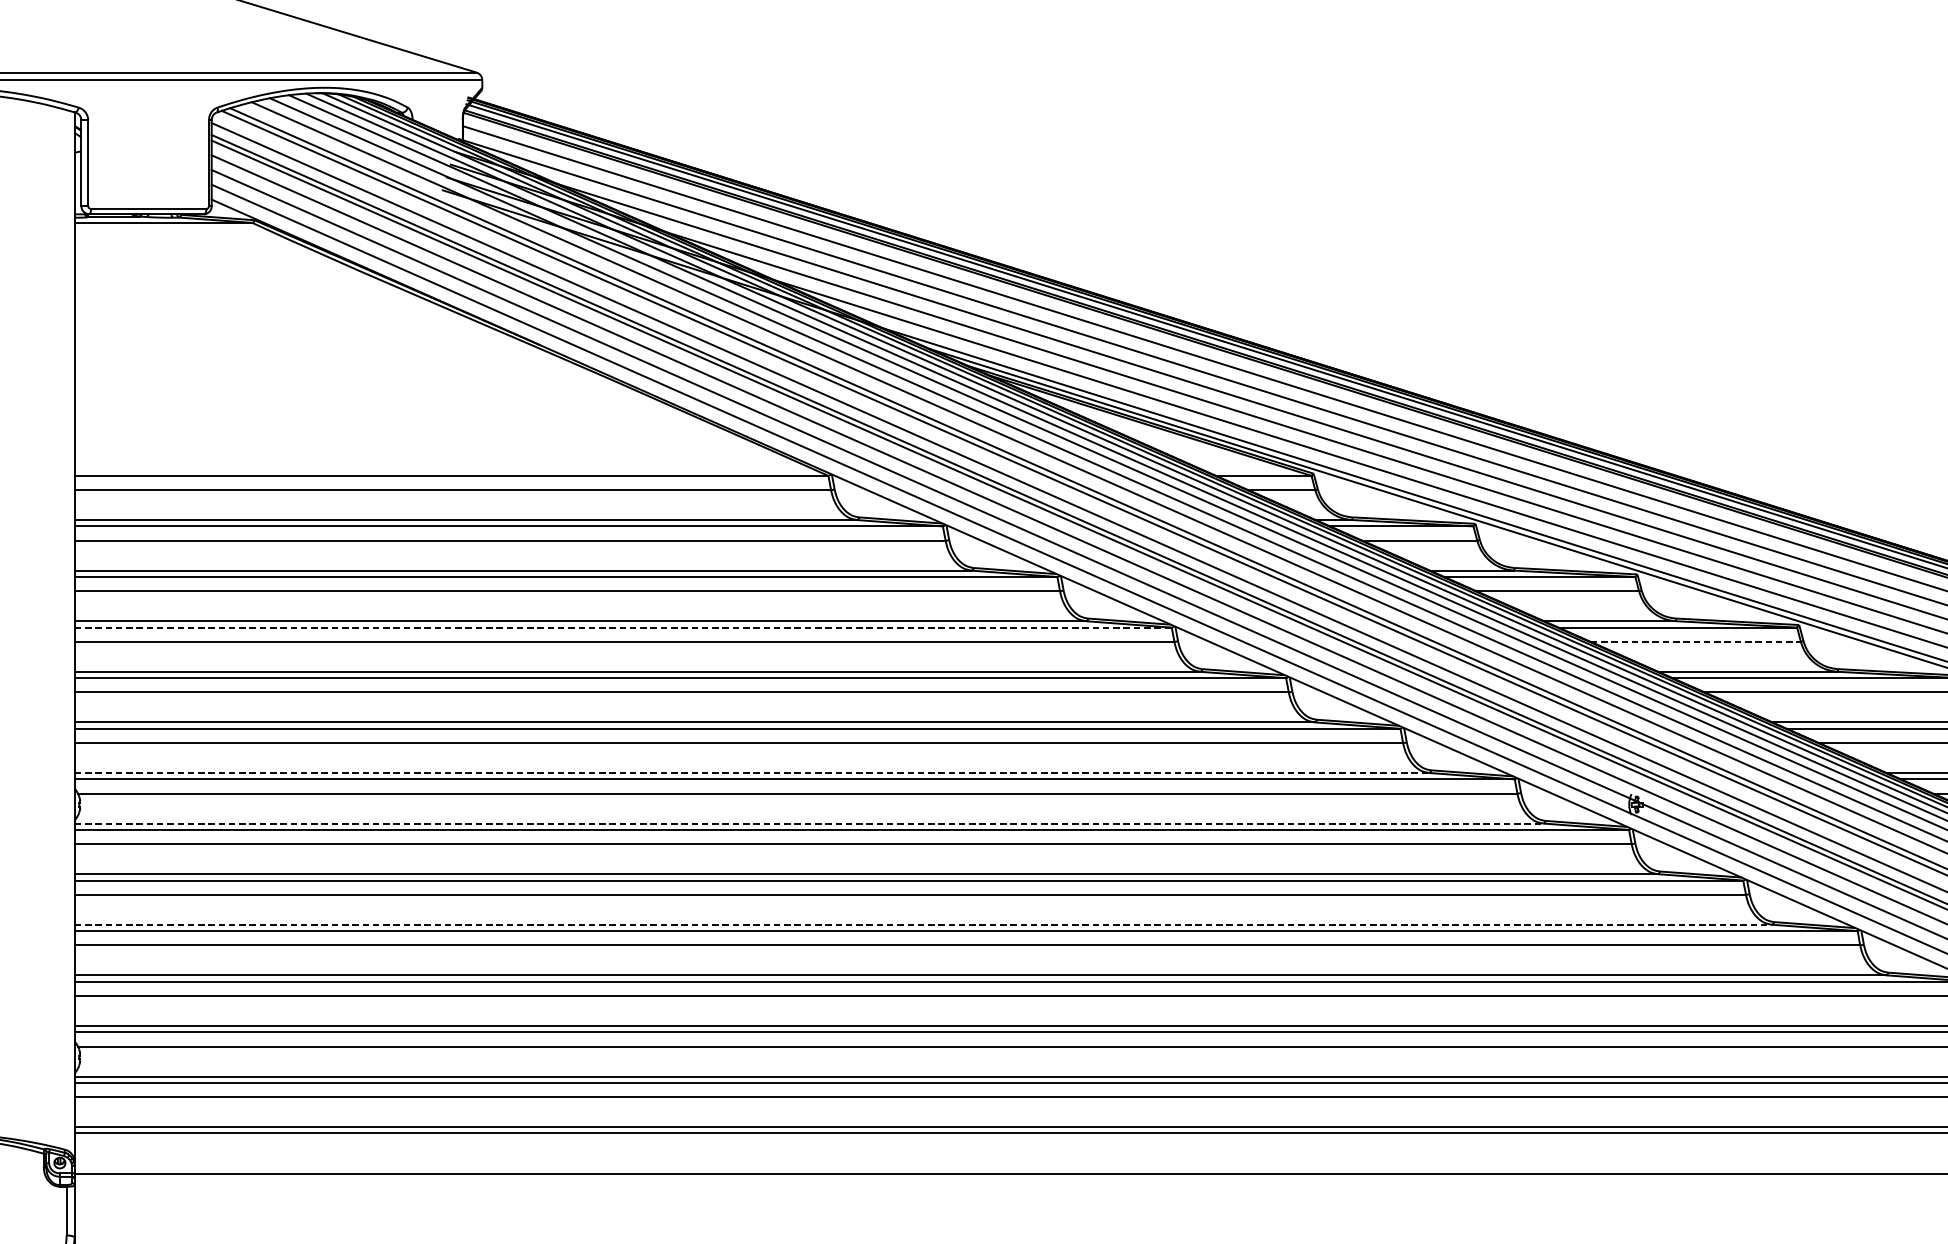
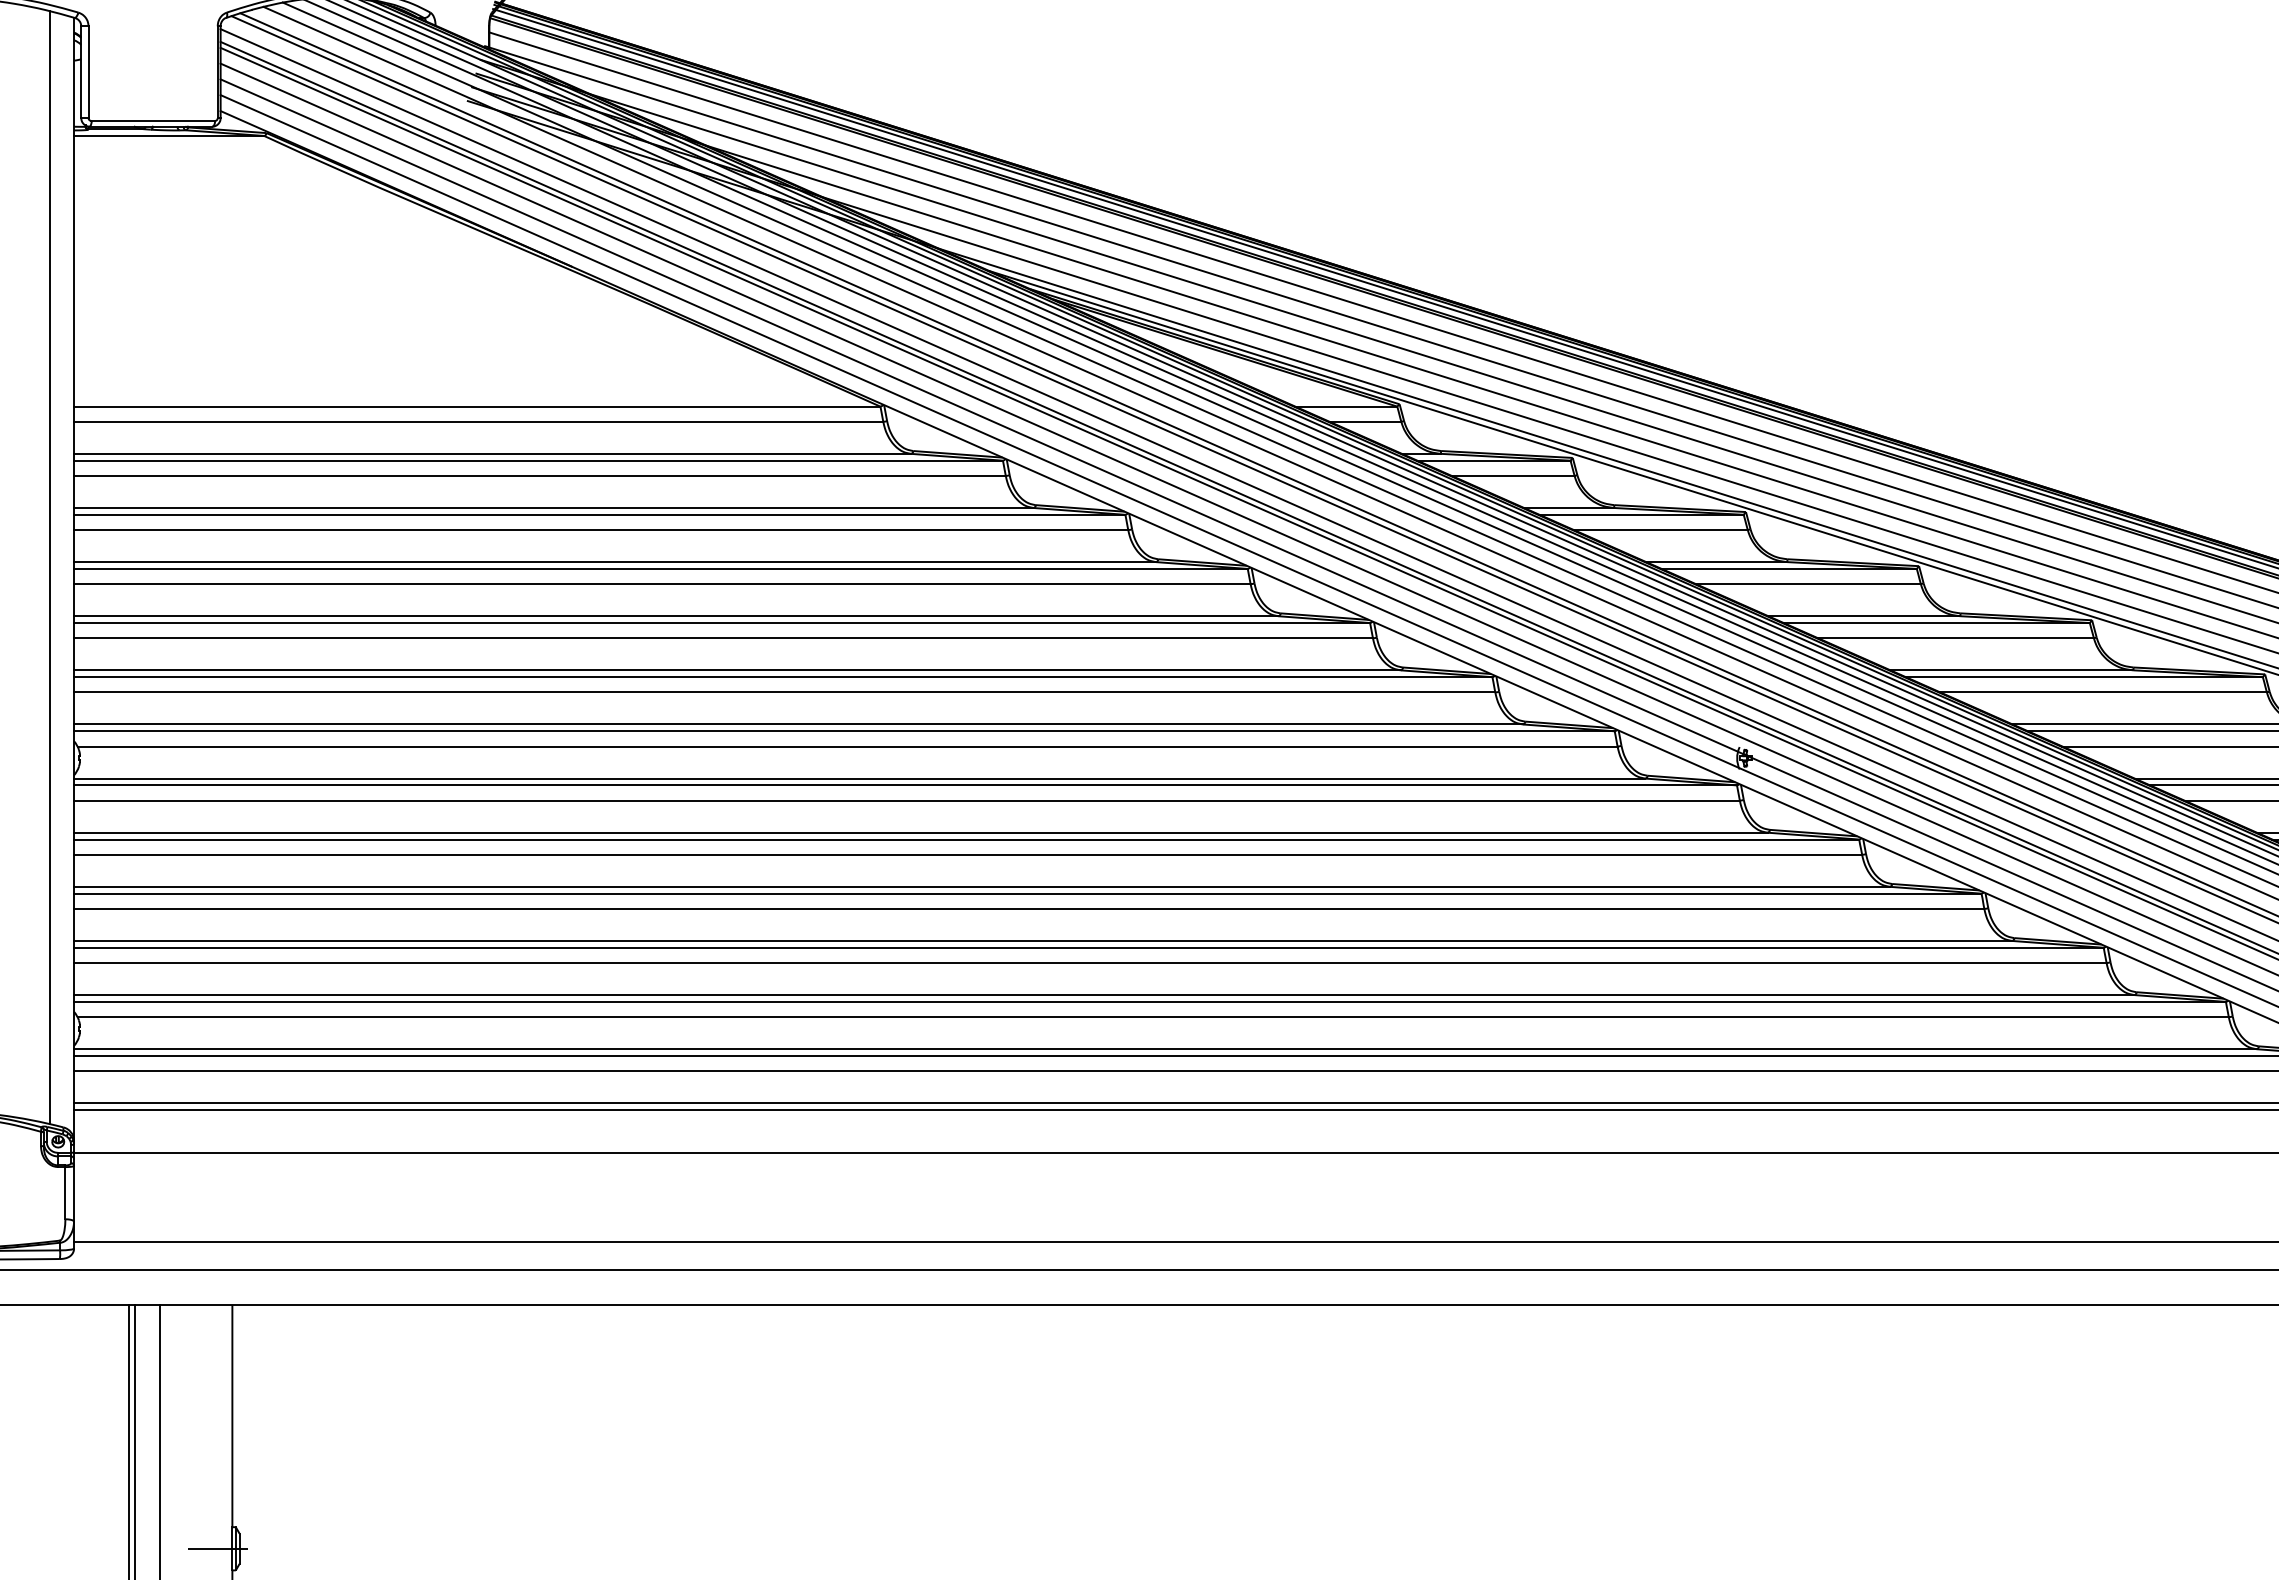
line: (51, 626) -> (49, 567), added
line: (622, 627) -> (660, 568), dashed -> solid
line: (1695, 642) -> (1808, 584), dashed -> solid
line: (751, 773) -> (798, 724), dashed -> solid
line: (808, 823) -> (859, 778), dashed -> solid
line: (923, 924) -> (982, 886), dashed -> solid

